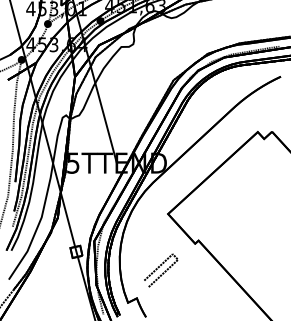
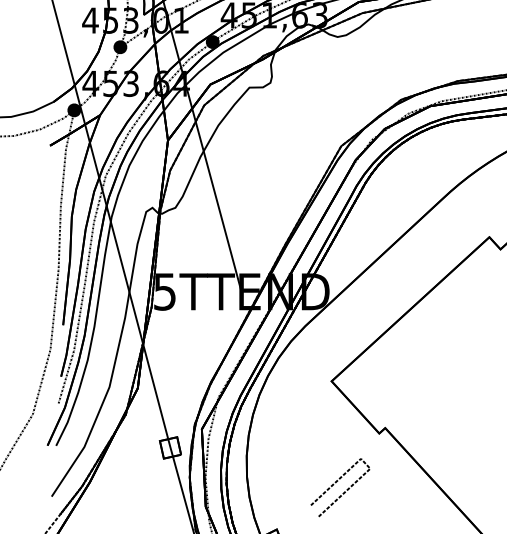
line: (162, 272) -> (342, 491), moved

